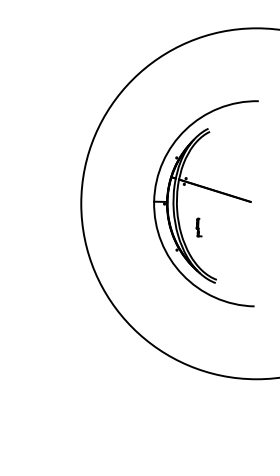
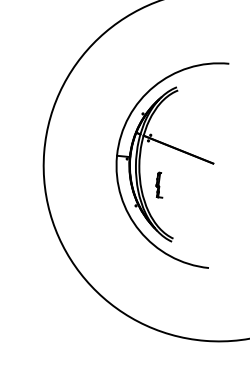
part: (198, 227) -> (159, 184), size x1.4

